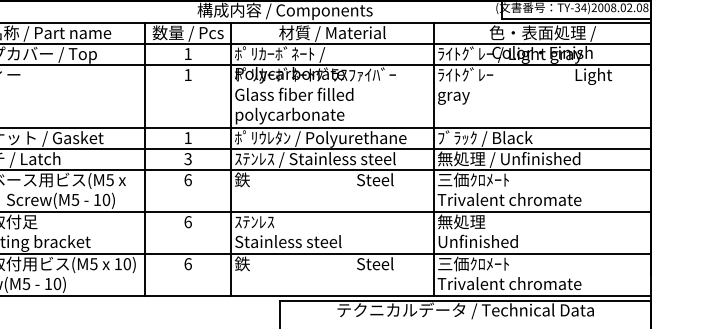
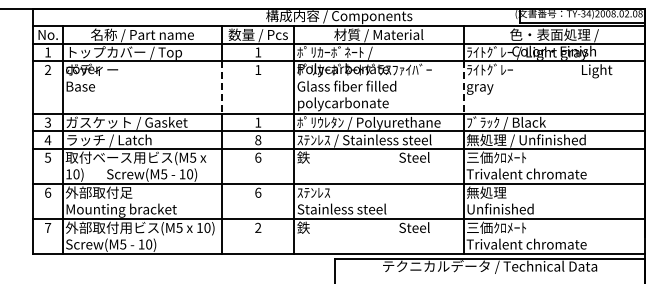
line: (145, 97) -> (222, 88), solid -> dashed
line: (433, 97) -> (463, 88), solid -> dashed
text: (188, 158) -> (258, 139), 3 -> 8
text: (188, 263) -> (258, 227), 6 -> 2

